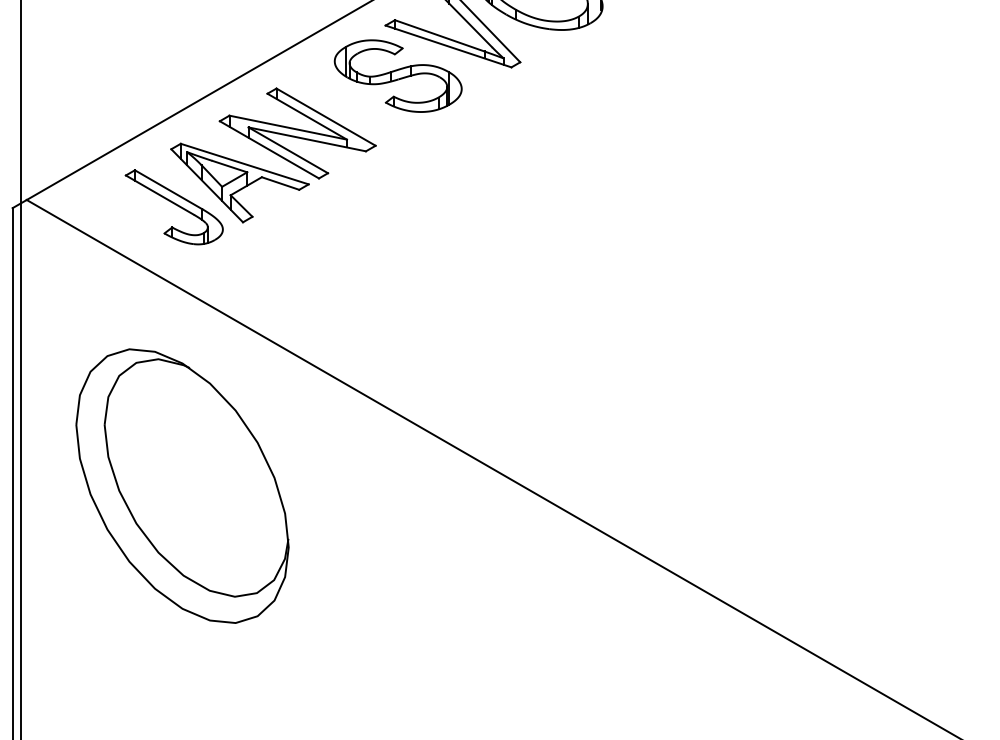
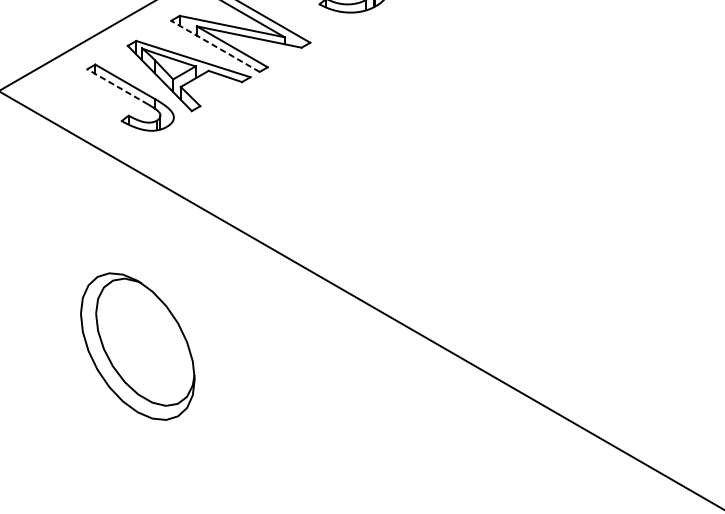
line: (269, 149) -> (215, 46), solid -> dashed
line: (159, 194) -> (117, 86), solid -> dashed
part: (182, 485) -> (137, 346), size x0.6

